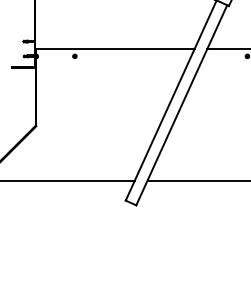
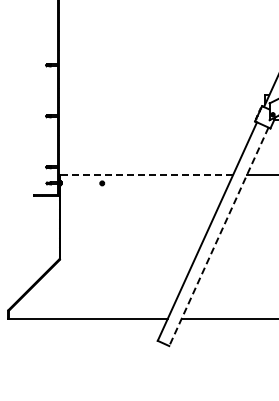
line: (115, 48) -> (146, 174), solid -> dashed
line: (181, 105) -> (218, 236), solid -> dashed

